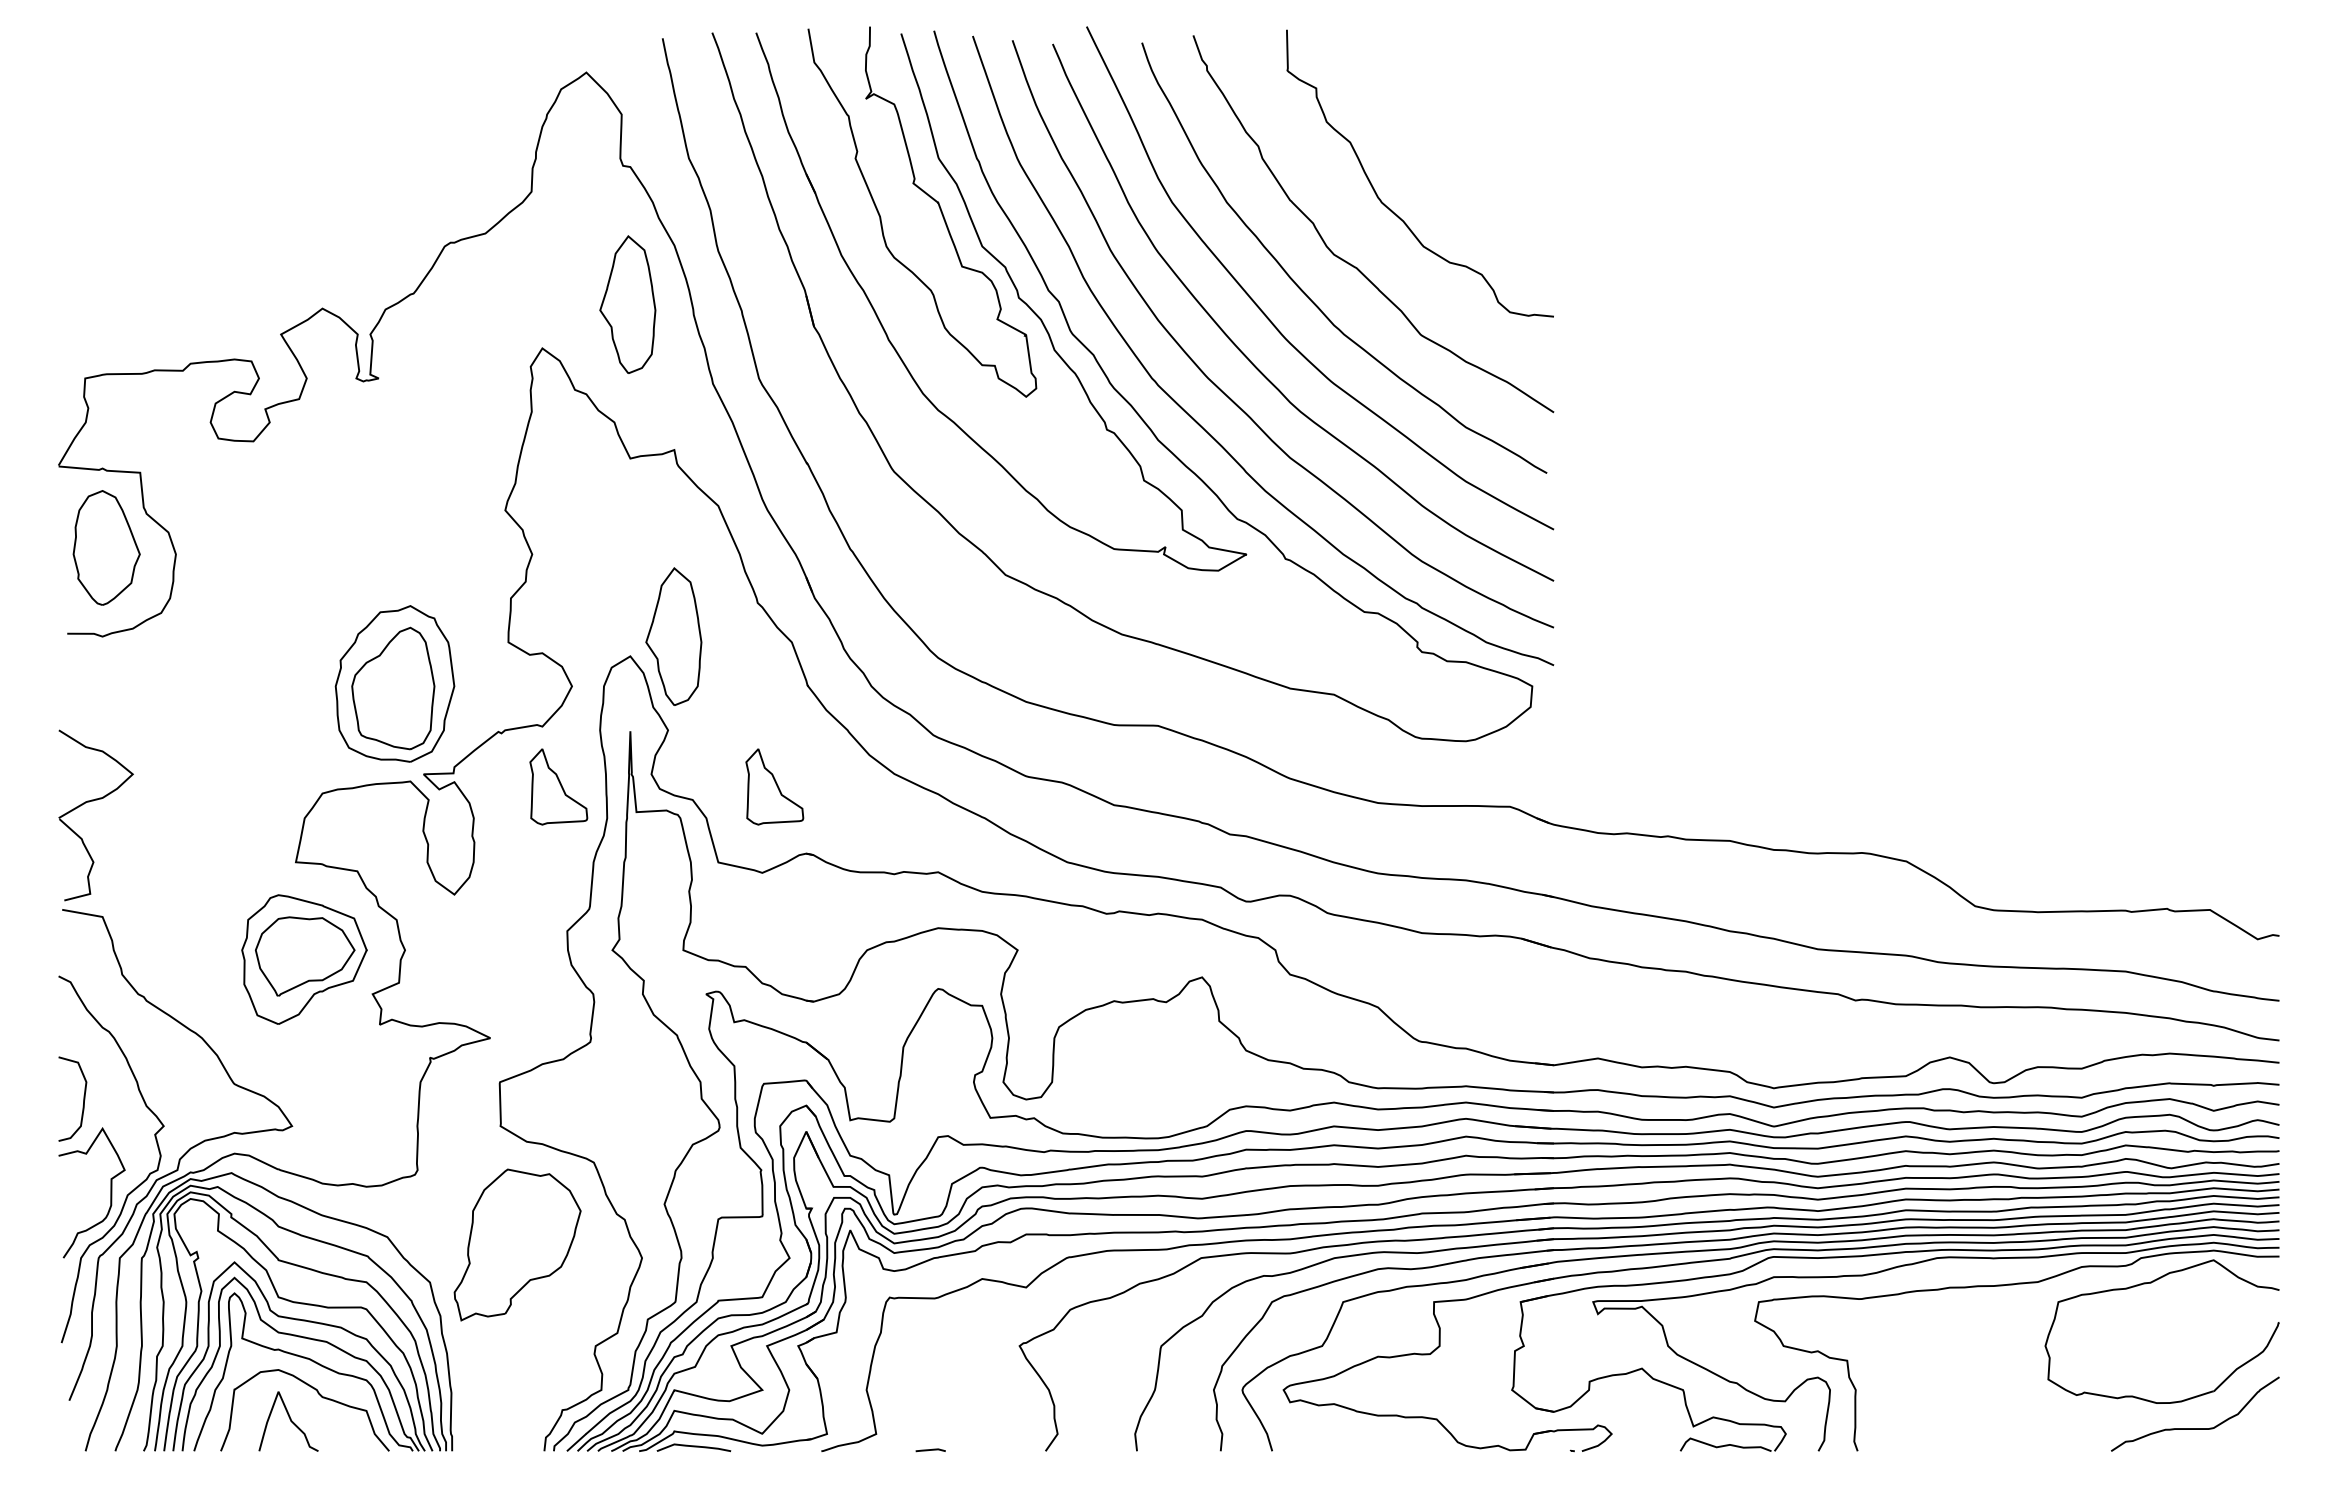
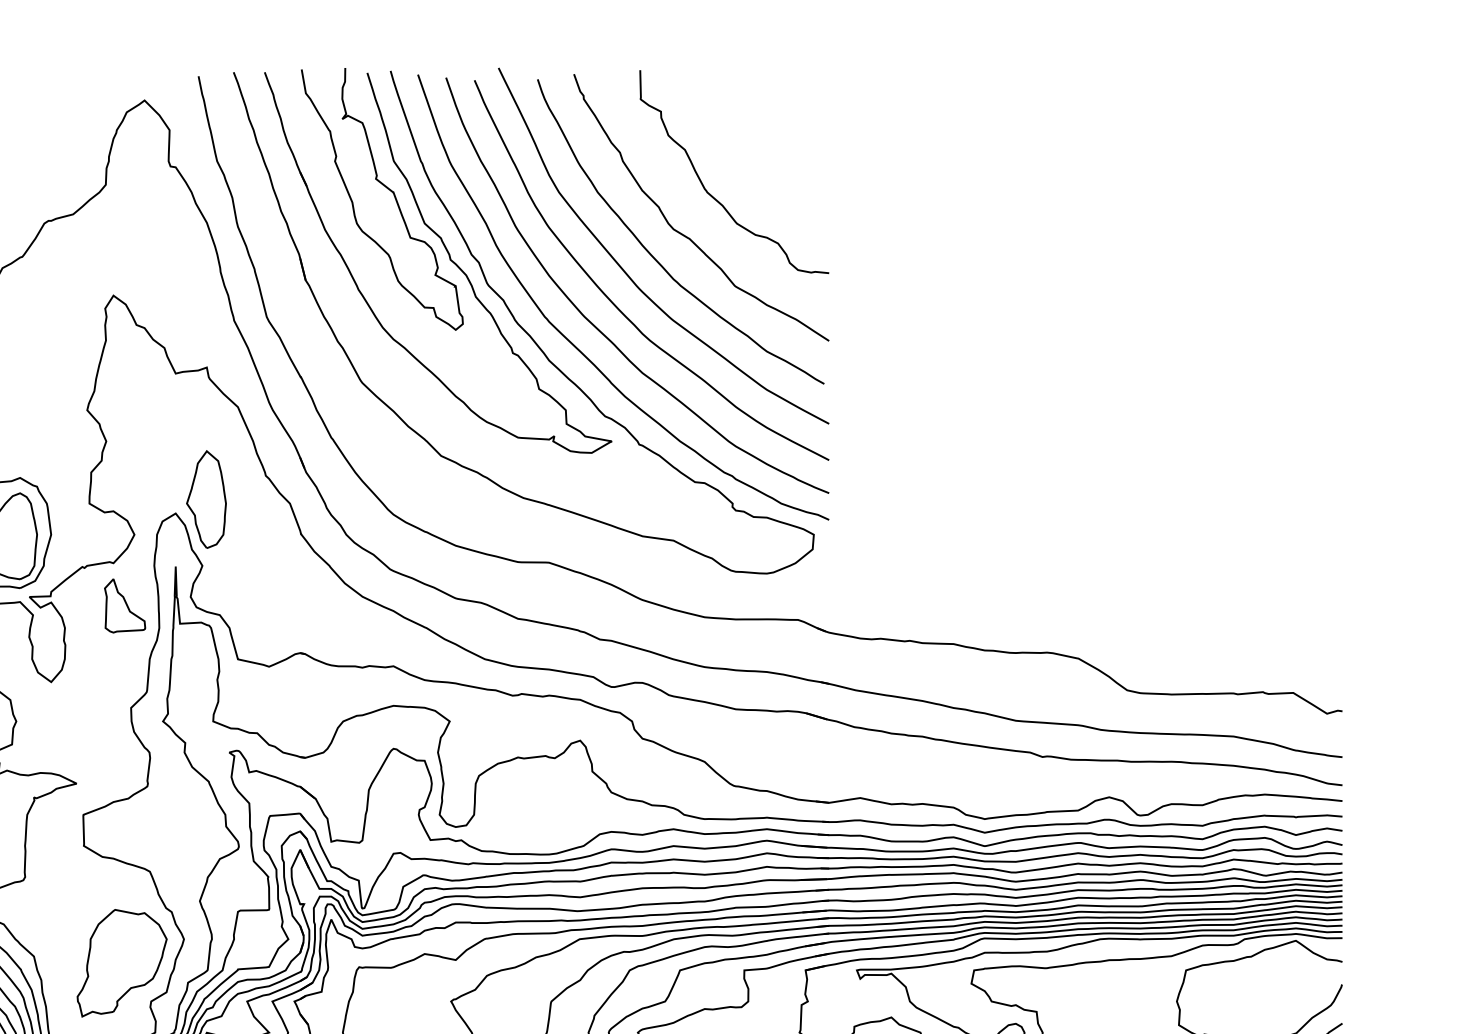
part: (627, 304) -> (173, 264), removed
part: (774, 786) -> (277, 605), removed
part: (517, 1244) -> (122, 962), moved

